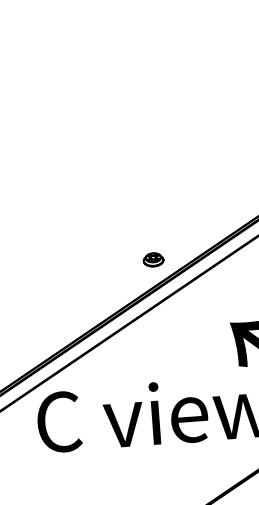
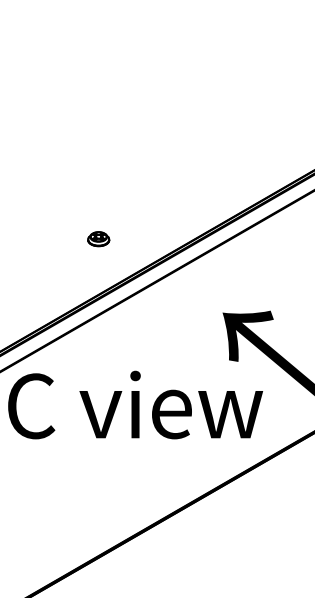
part: (153, 260) -> (98, 239), moved

